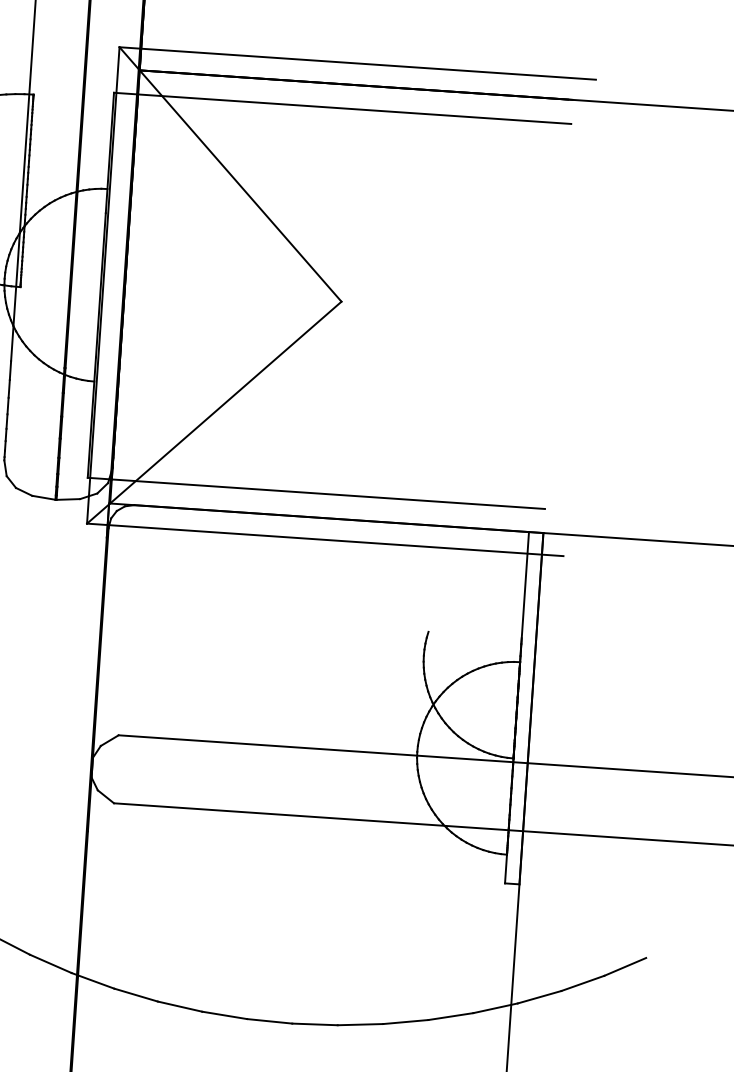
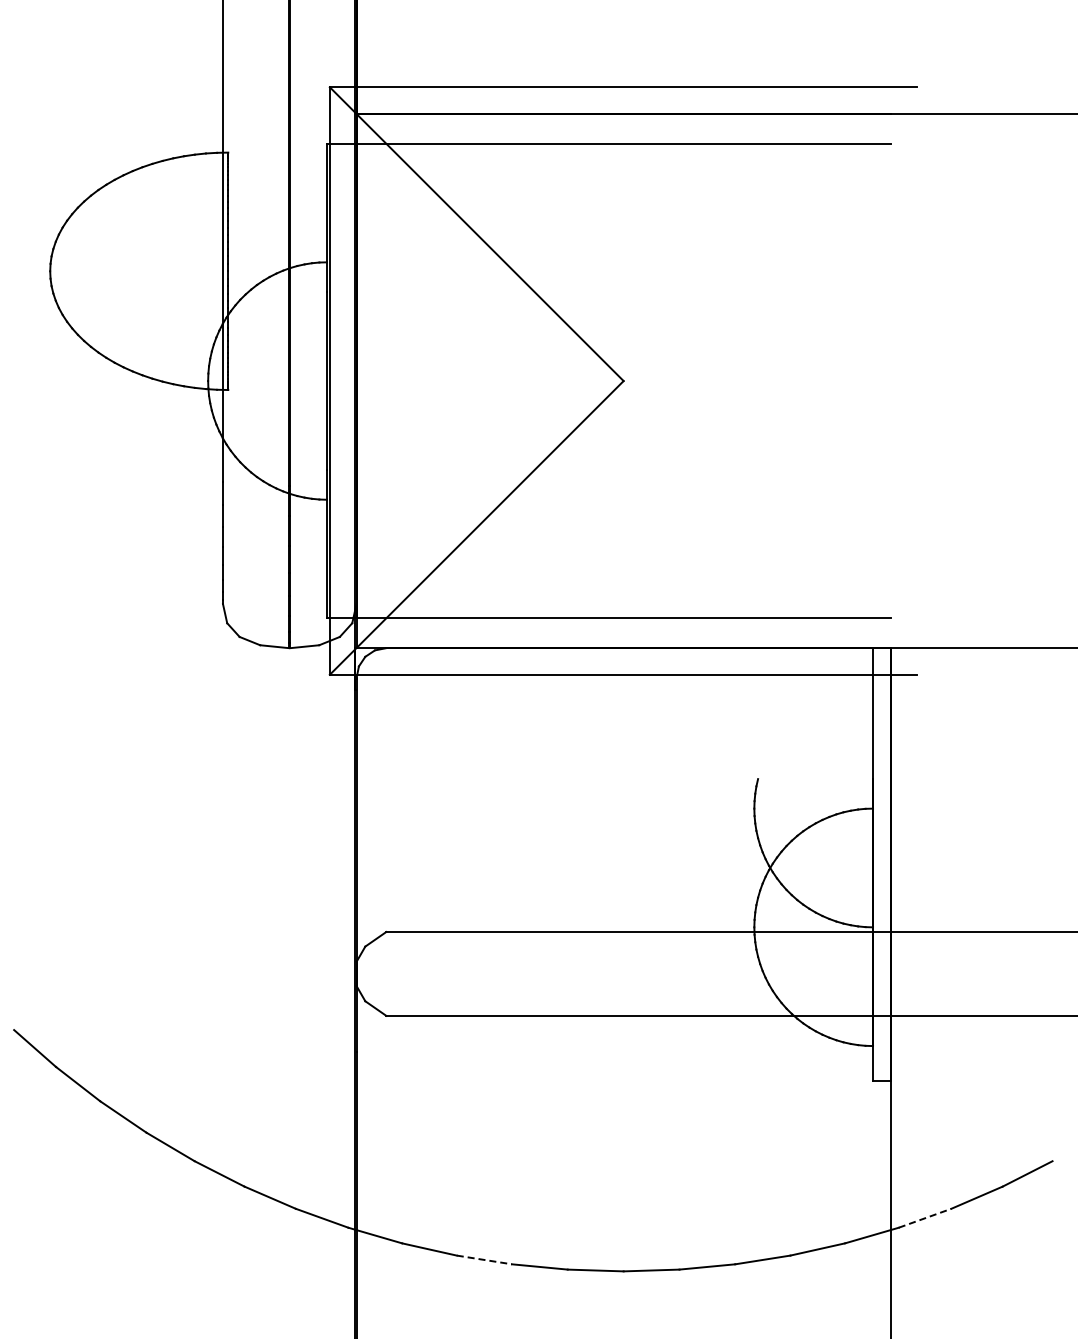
line: (539, 997) -> (925, 1218), solid -> dashed
line: (180, 1006) -> (484, 1259), solid -> dashed

